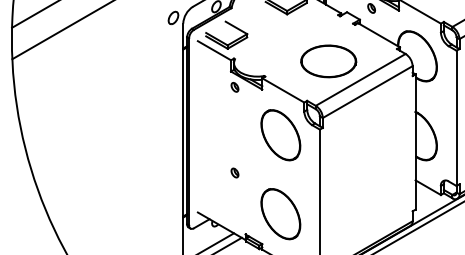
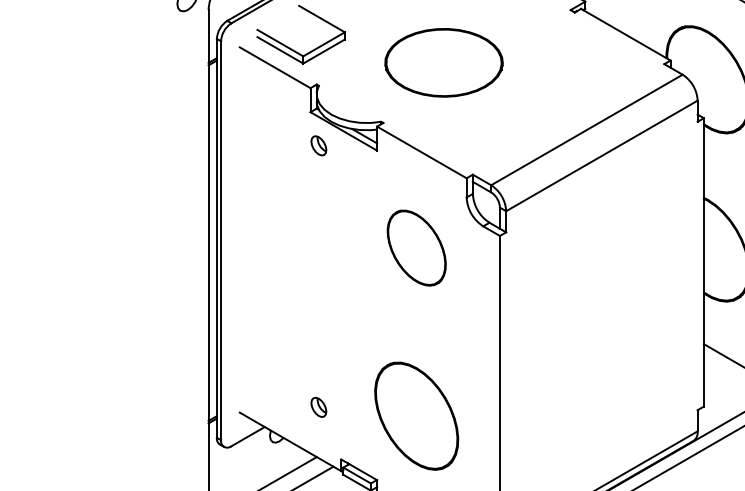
part: (328, 61) -> (443, 63), moved
part: (280, 135) -> (415, 248), size x0.7
part: (234, 172) -> (317, 406), moved

